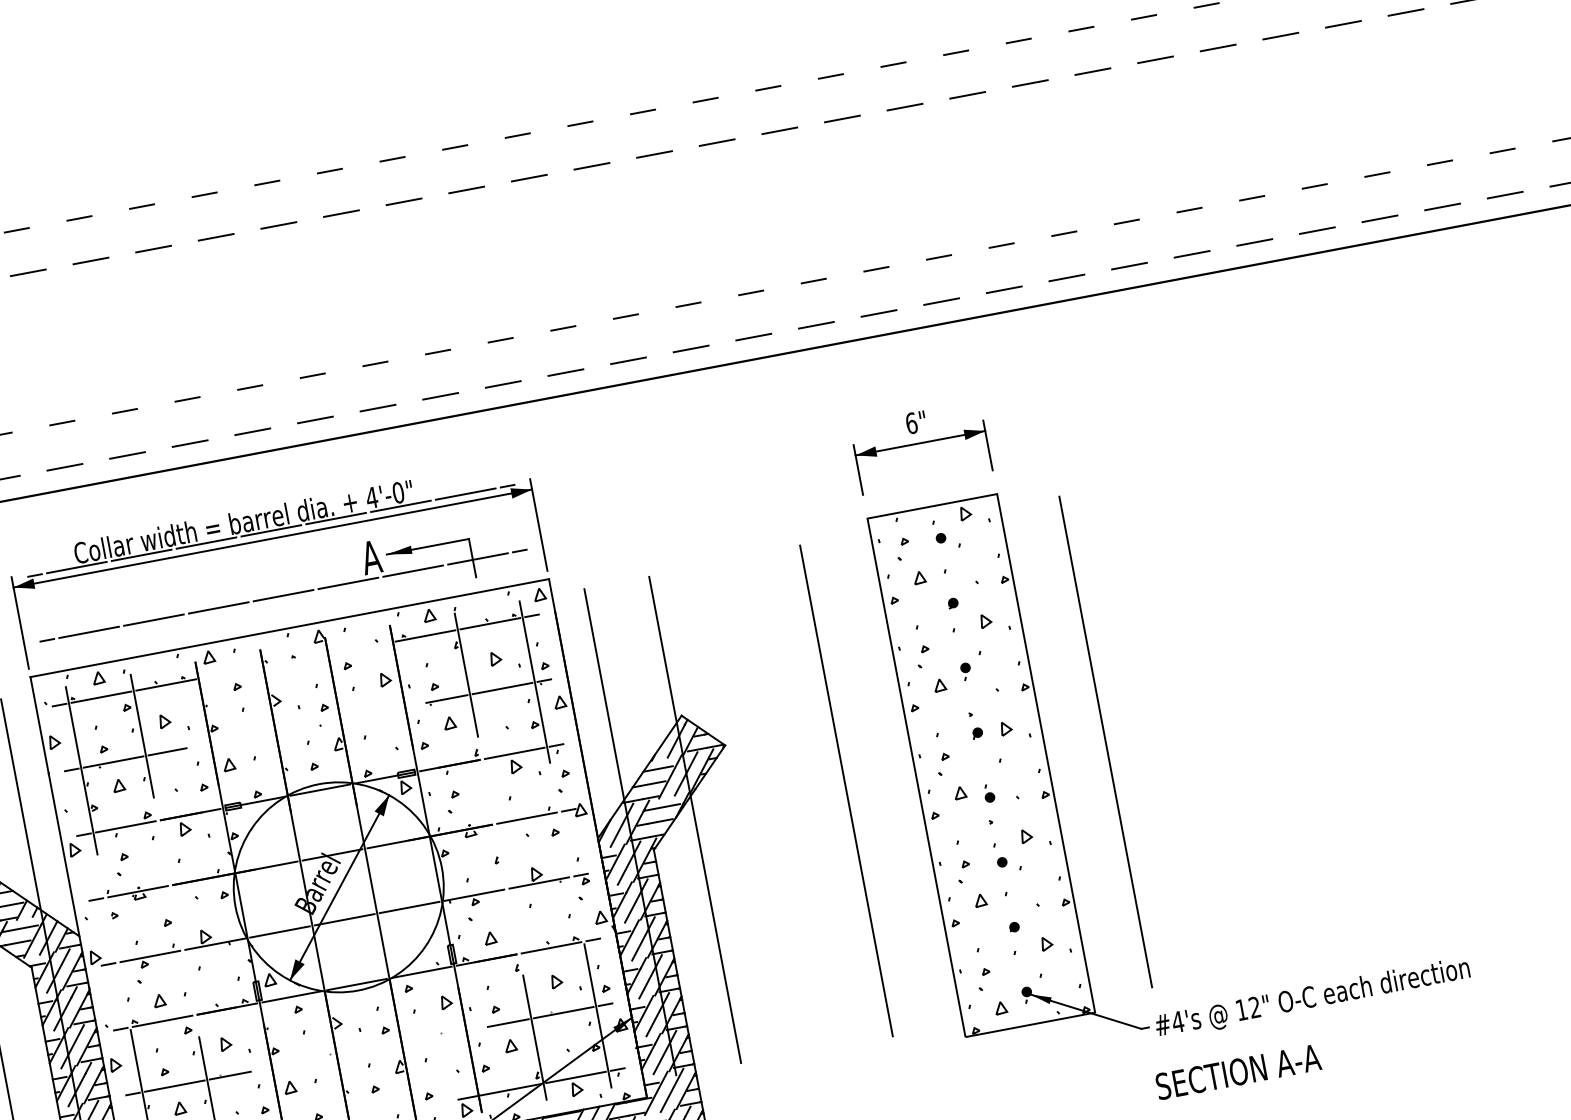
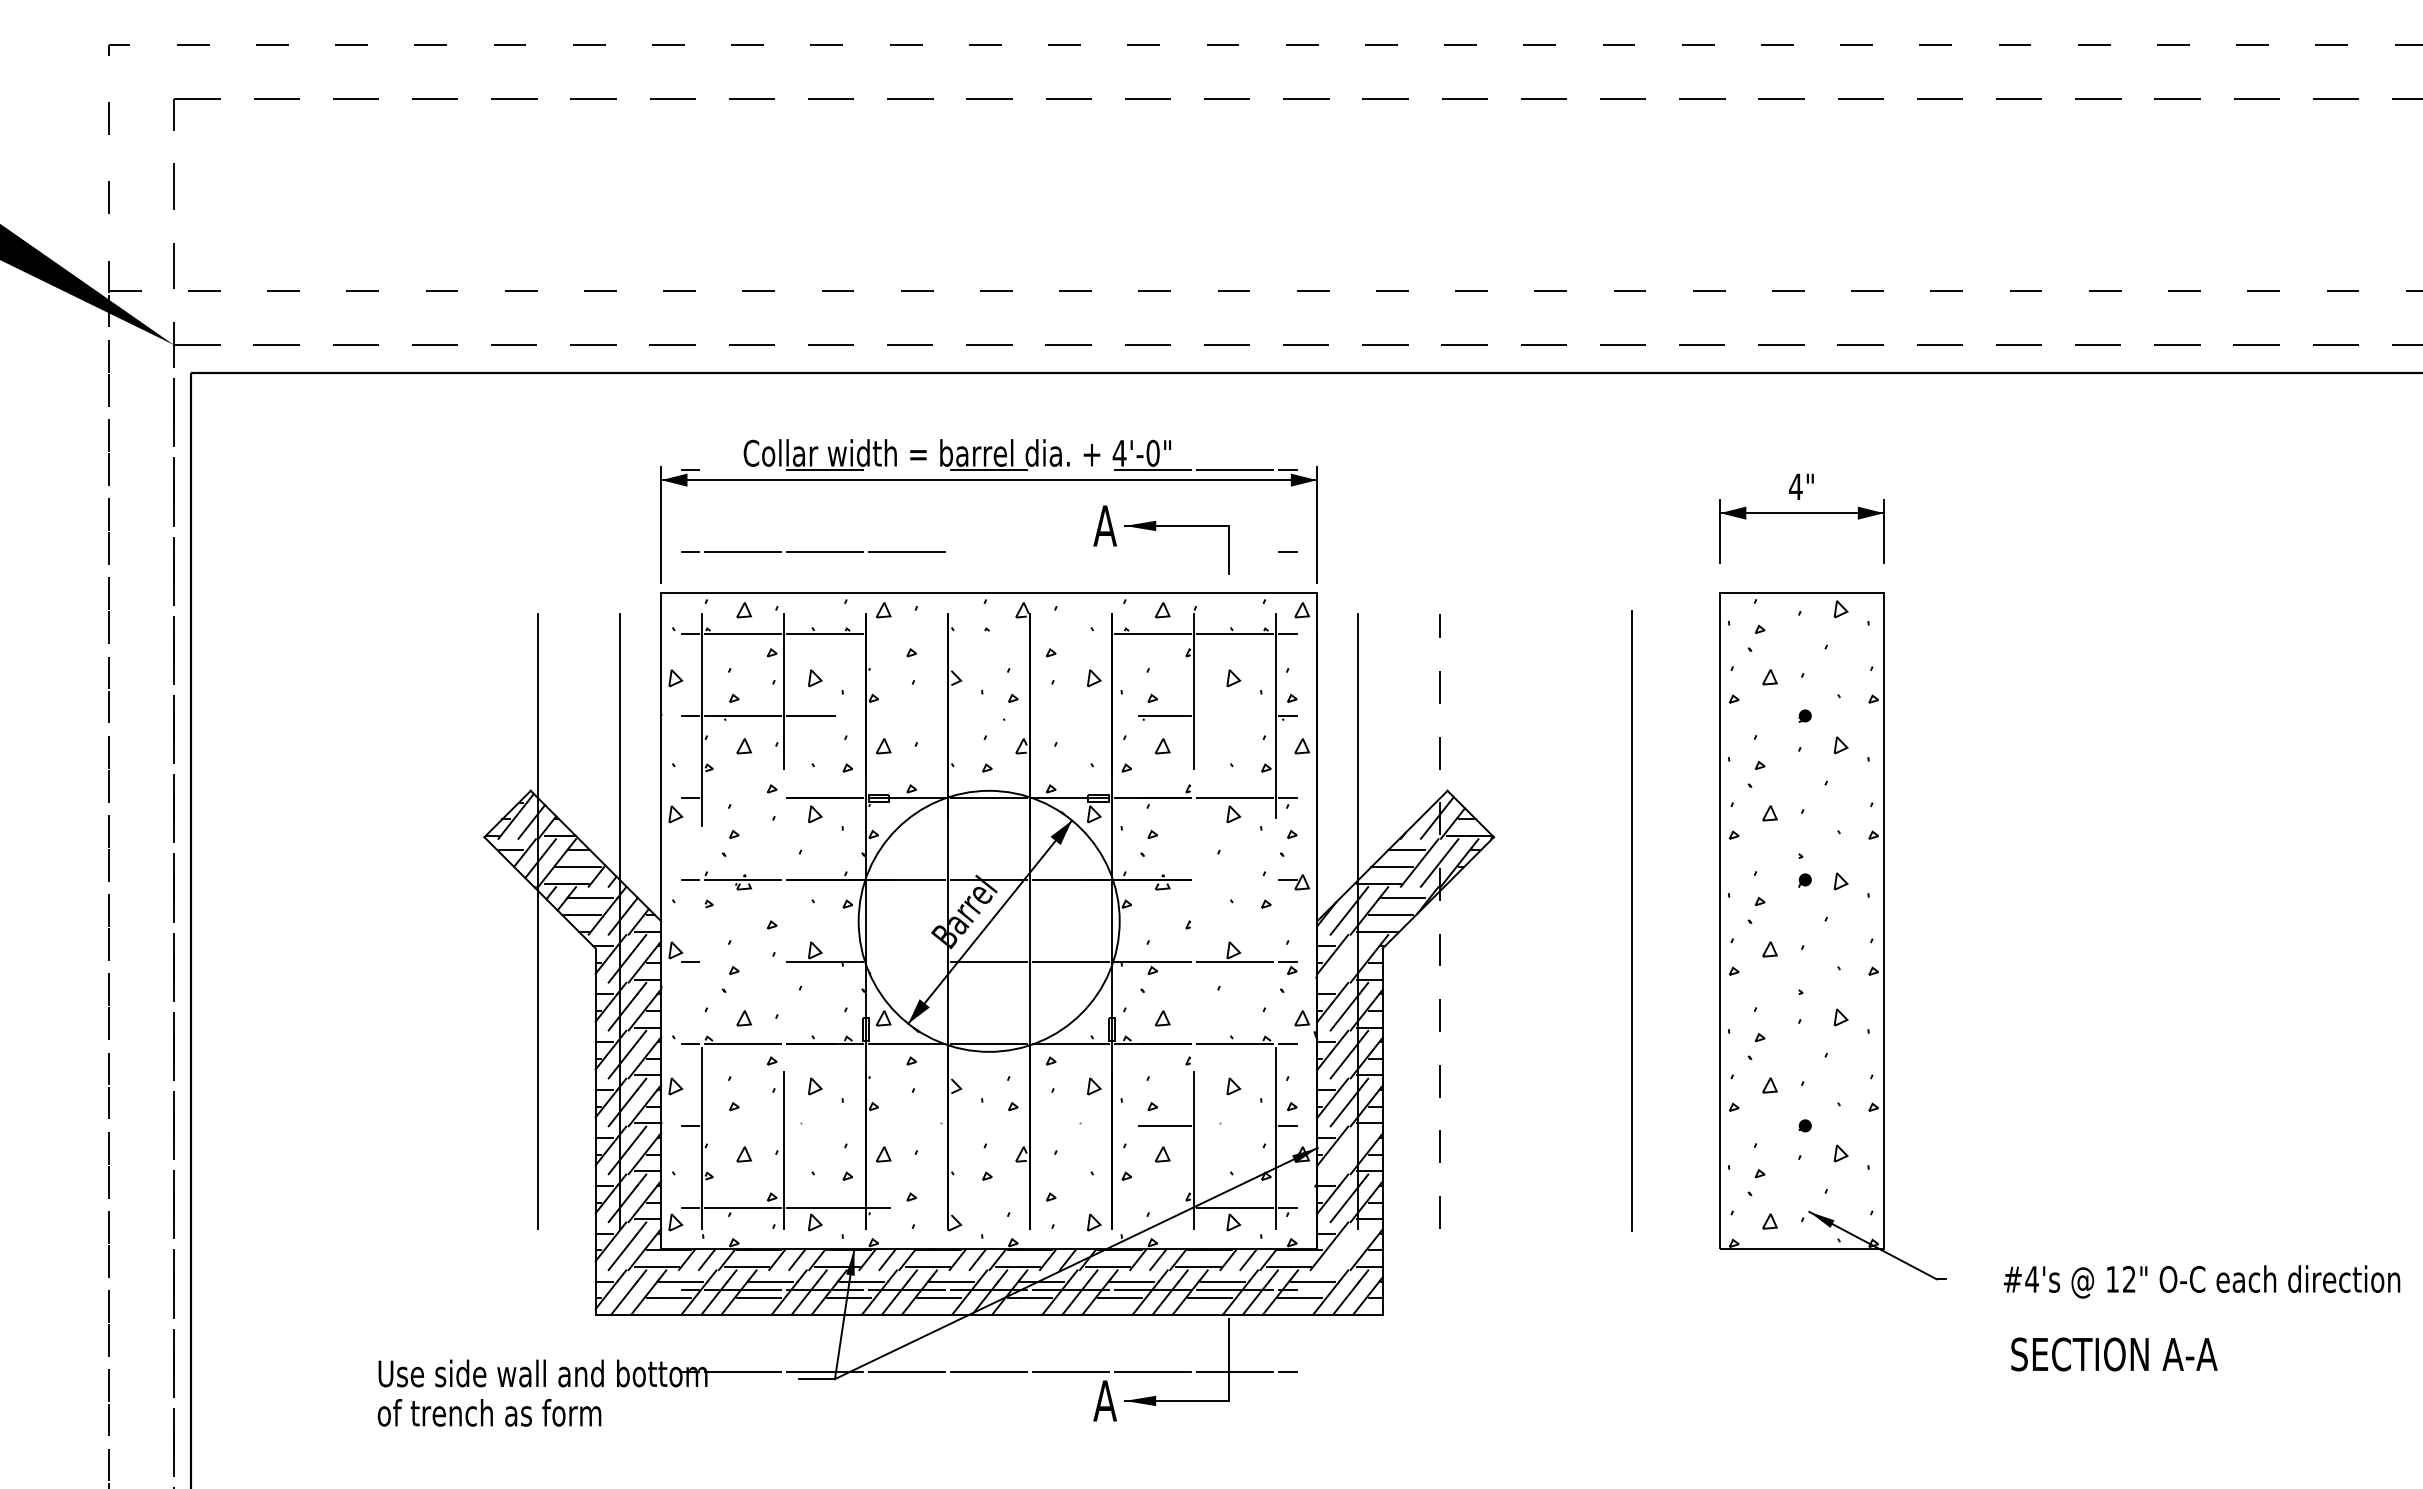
text: (911, 423) -> (1795, 486), 6" -> 4"
line: (335, 518) -> (1070, 470), removed
fill: (940, 537) -> (1804, 633), removed
line: (206, 543) -> (906, 470), removed
line: (477, 559) -> (1234, 552), removed
line: (76, 567) -> (742, 470), removed
line: (412, 571) -> (1152, 552), removed
line: (347, 583) -> (1070, 552), removed
line: (283, 595) -> (988, 552), removed
fill: (964, 667) -> (1804, 797), removed
line: (502, 688) -> (1234, 716), removed
line: (1104, 741) -> (1958, 920), removed
fill: (989, 797) -> (1804, 961), removed
line: (526, 818) -> (1234, 880), removed
line: (695, 819) -> (1440, 920), solid -> dashed
line: (125, 827) -> (742, 798), removed
line: (629, 862) -> (1349, 958), removed
fill: (1001, 862) -> (1804, 1043), removed
line: (279, 932) -> (906, 962), removed
line: (149, 956) -> (742, 962), removed
fill: (1026, 991) -> (1804, 1207), removed
text: (1312, 998) -> (2201, 1281), moved
line: (563, 1012) -> (1234, 1126), removed
line: (657, 1014) -> (1349, 1150), removed
text: (1238, 1072) -> (2114, 1354), moved
line: (230, 1075) -> (813, 1126), removed
line: (174, 1086) -> (742, 1126), removed
line: (672, 1090) -> (1349, 1246), removed
line: (499, 1092) -> (1138, 1208), removed

